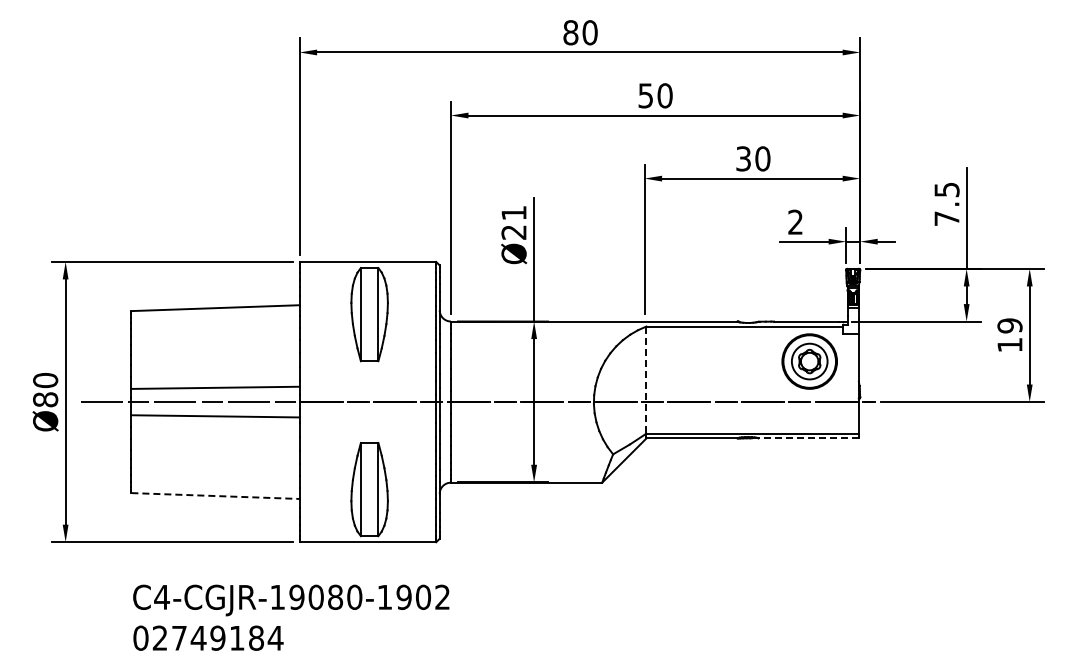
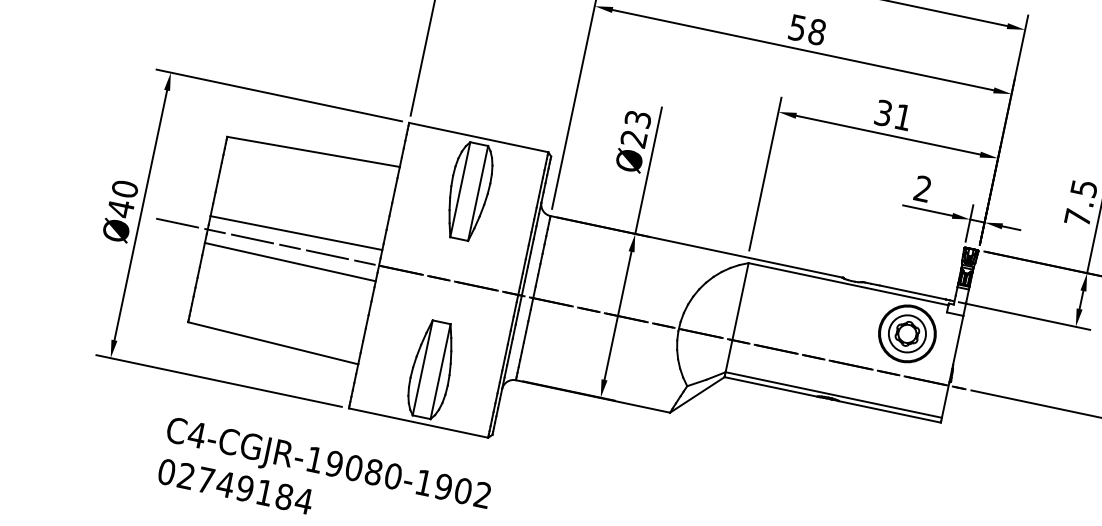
text: (664, 95) -> (816, 31), 50 -> 58
text: (762, 158) -> (902, 116), 30 -> 31
text: (513, 213) -> (637, 119), Ø21 -> Ø23
line: (646, 380) -> (737, 318), dashed -> solid
text: (45, 399) -> (120, 208), Ø80 -> Ø40
line: (808, 438) -> (889, 411), dashed -> solid
line: (215, 496) -> (273, 343), dashed -> solid

